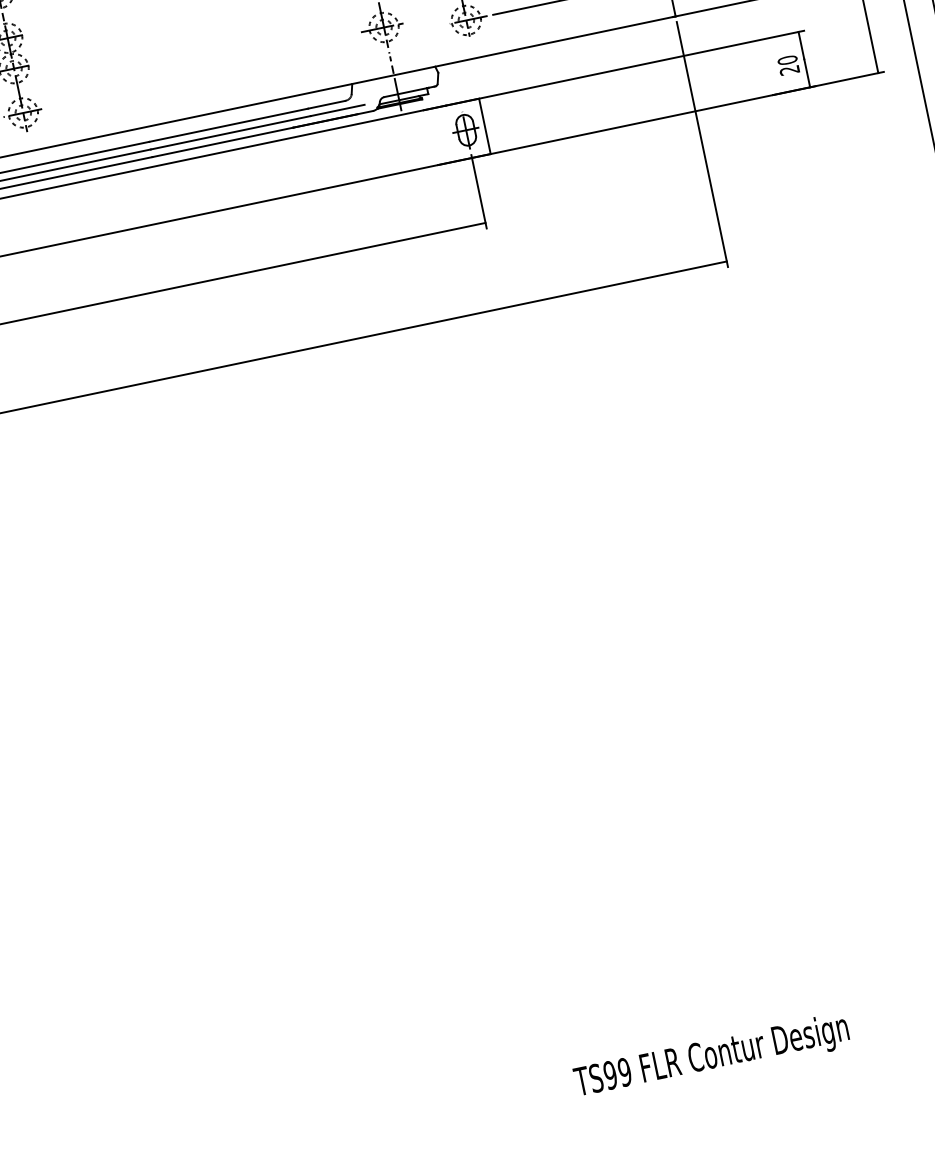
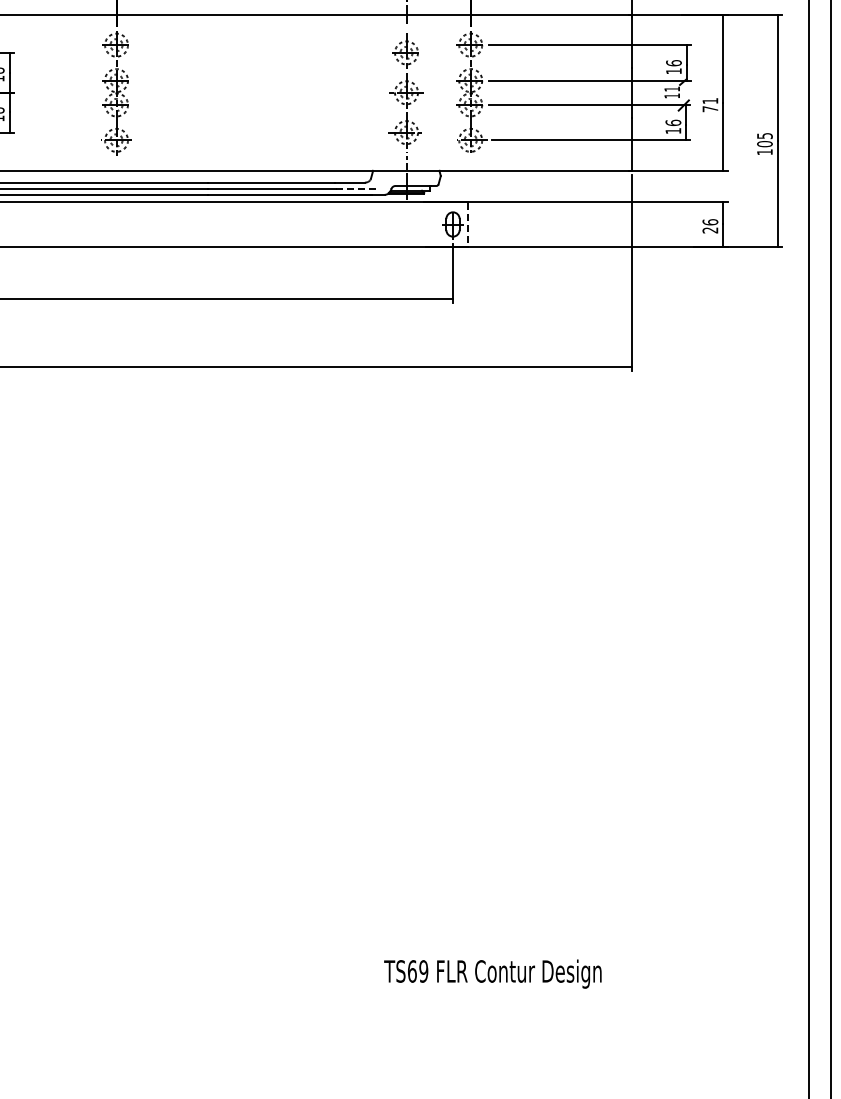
text: (787, 60) -> (710, 222), 20 -> 26
line: (337, 110) -> (357, 188), solid -> dashed
line: (484, 127) -> (467, 225), solid -> dashed
text: (609, 1075) -> (411, 971), TS99 -> TS69

